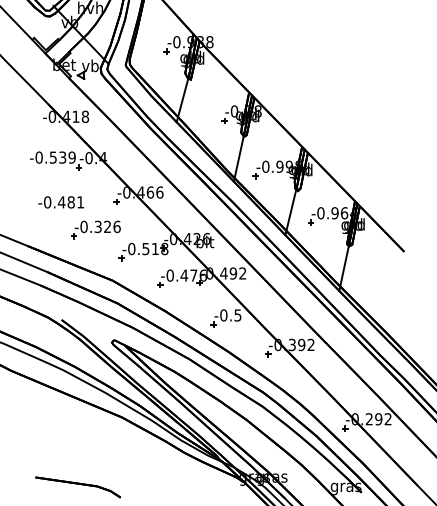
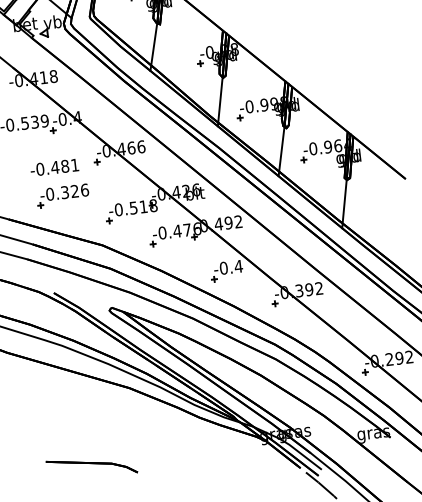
text: (60, 202) -> (53, 167), moved
part: (95, 229) -> (62, 195), moved
text: (237, 315) -> (238, 266), -0.5 -> -0.4

